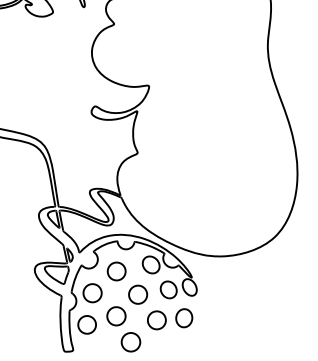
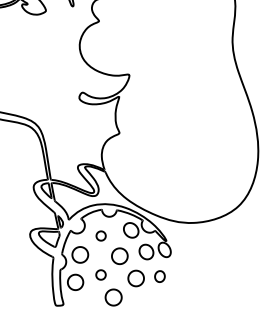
part: (115, 270) -> (100, 235), size x0.6
part: (115, 315) -> (100, 274), size x0.6
part: (183, 318) -> (159, 276), size x0.7

